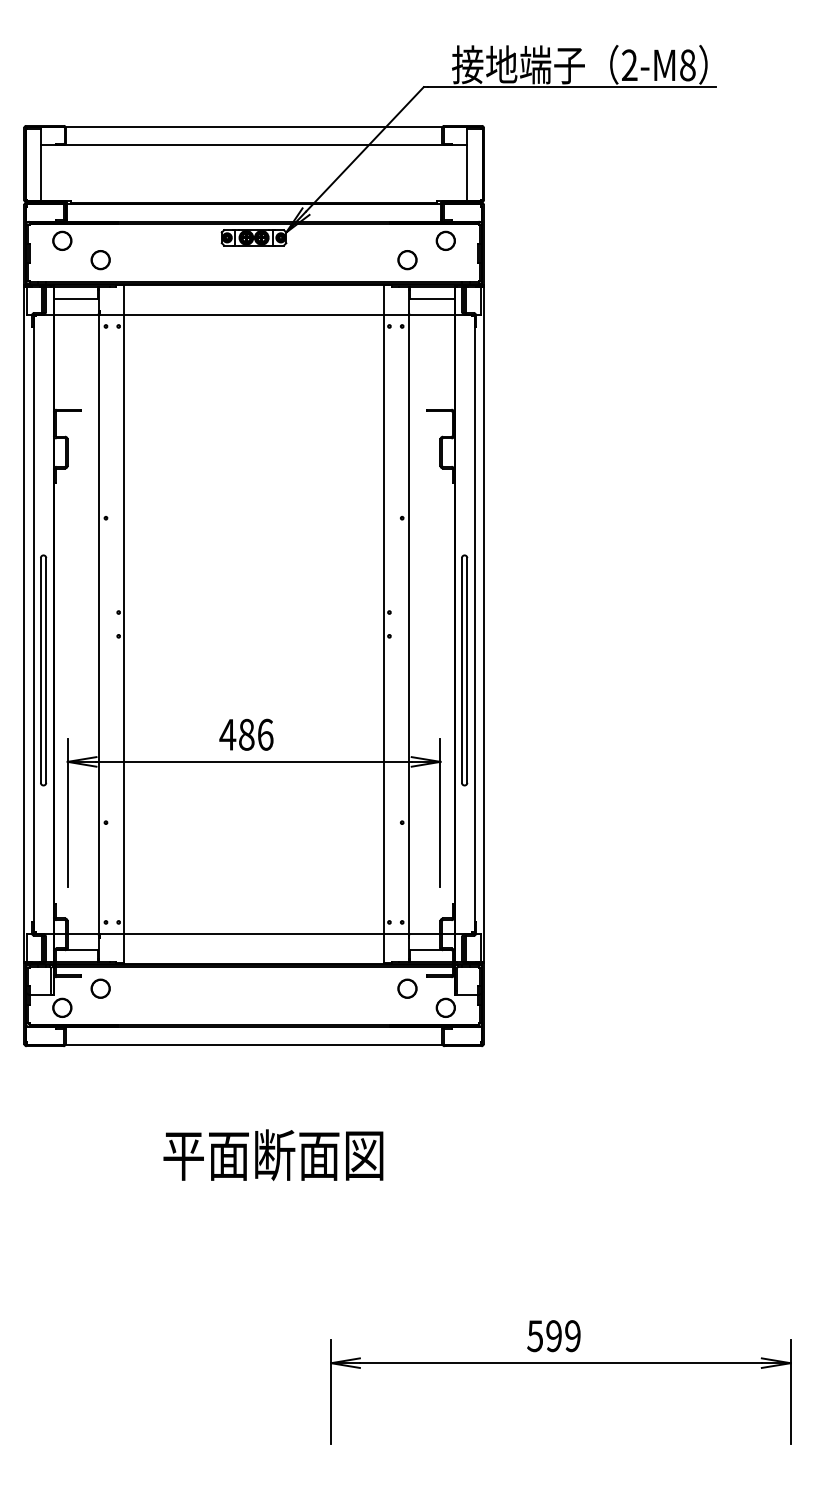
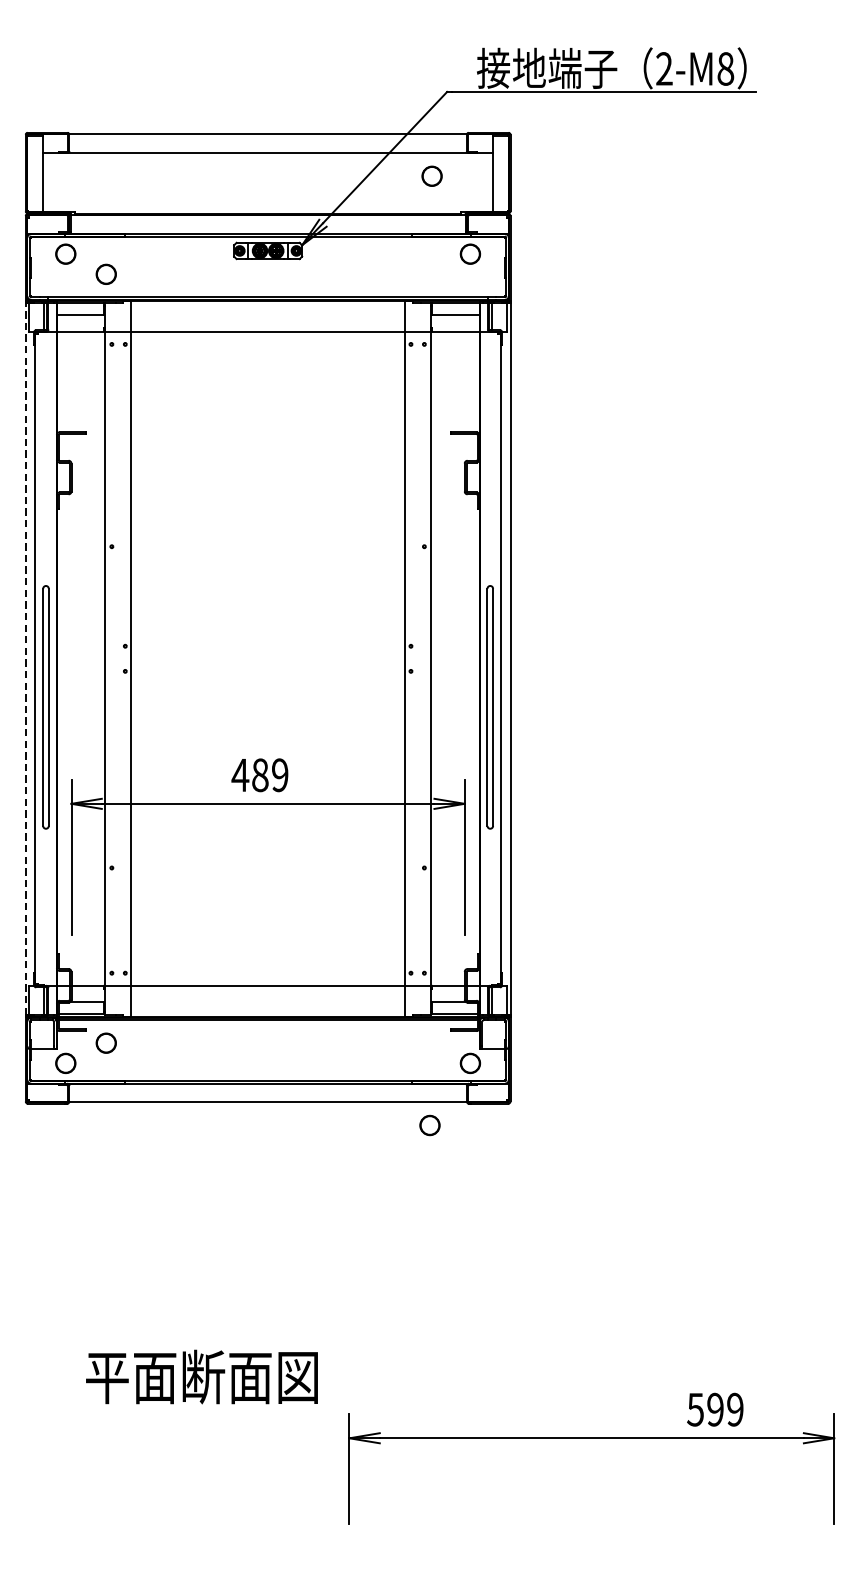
circle: (407, 260) -> (432, 176), moved
line: (24, 623) -> (25, 657), solid -> dashed
text: (265, 734) -> (280, 774), 486 -> 489
circle: (407, 988) -> (430, 1125), moved
text: (273, 1154) -> (202, 1376), moved
text: (553, 1336) -> (714, 1410), moved

